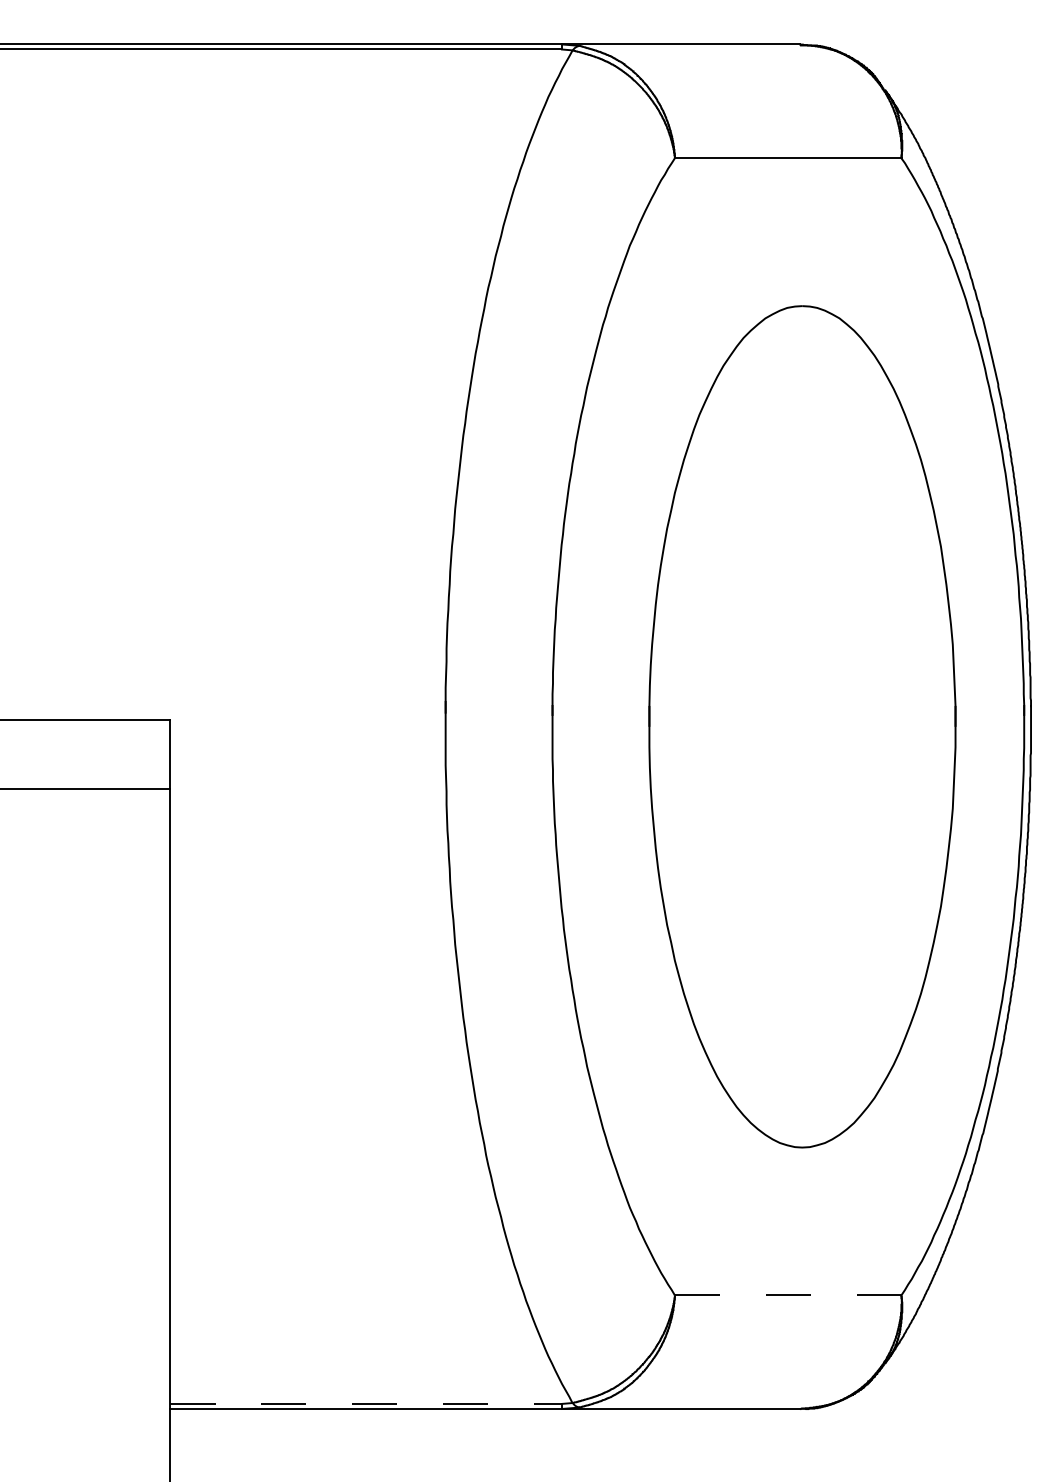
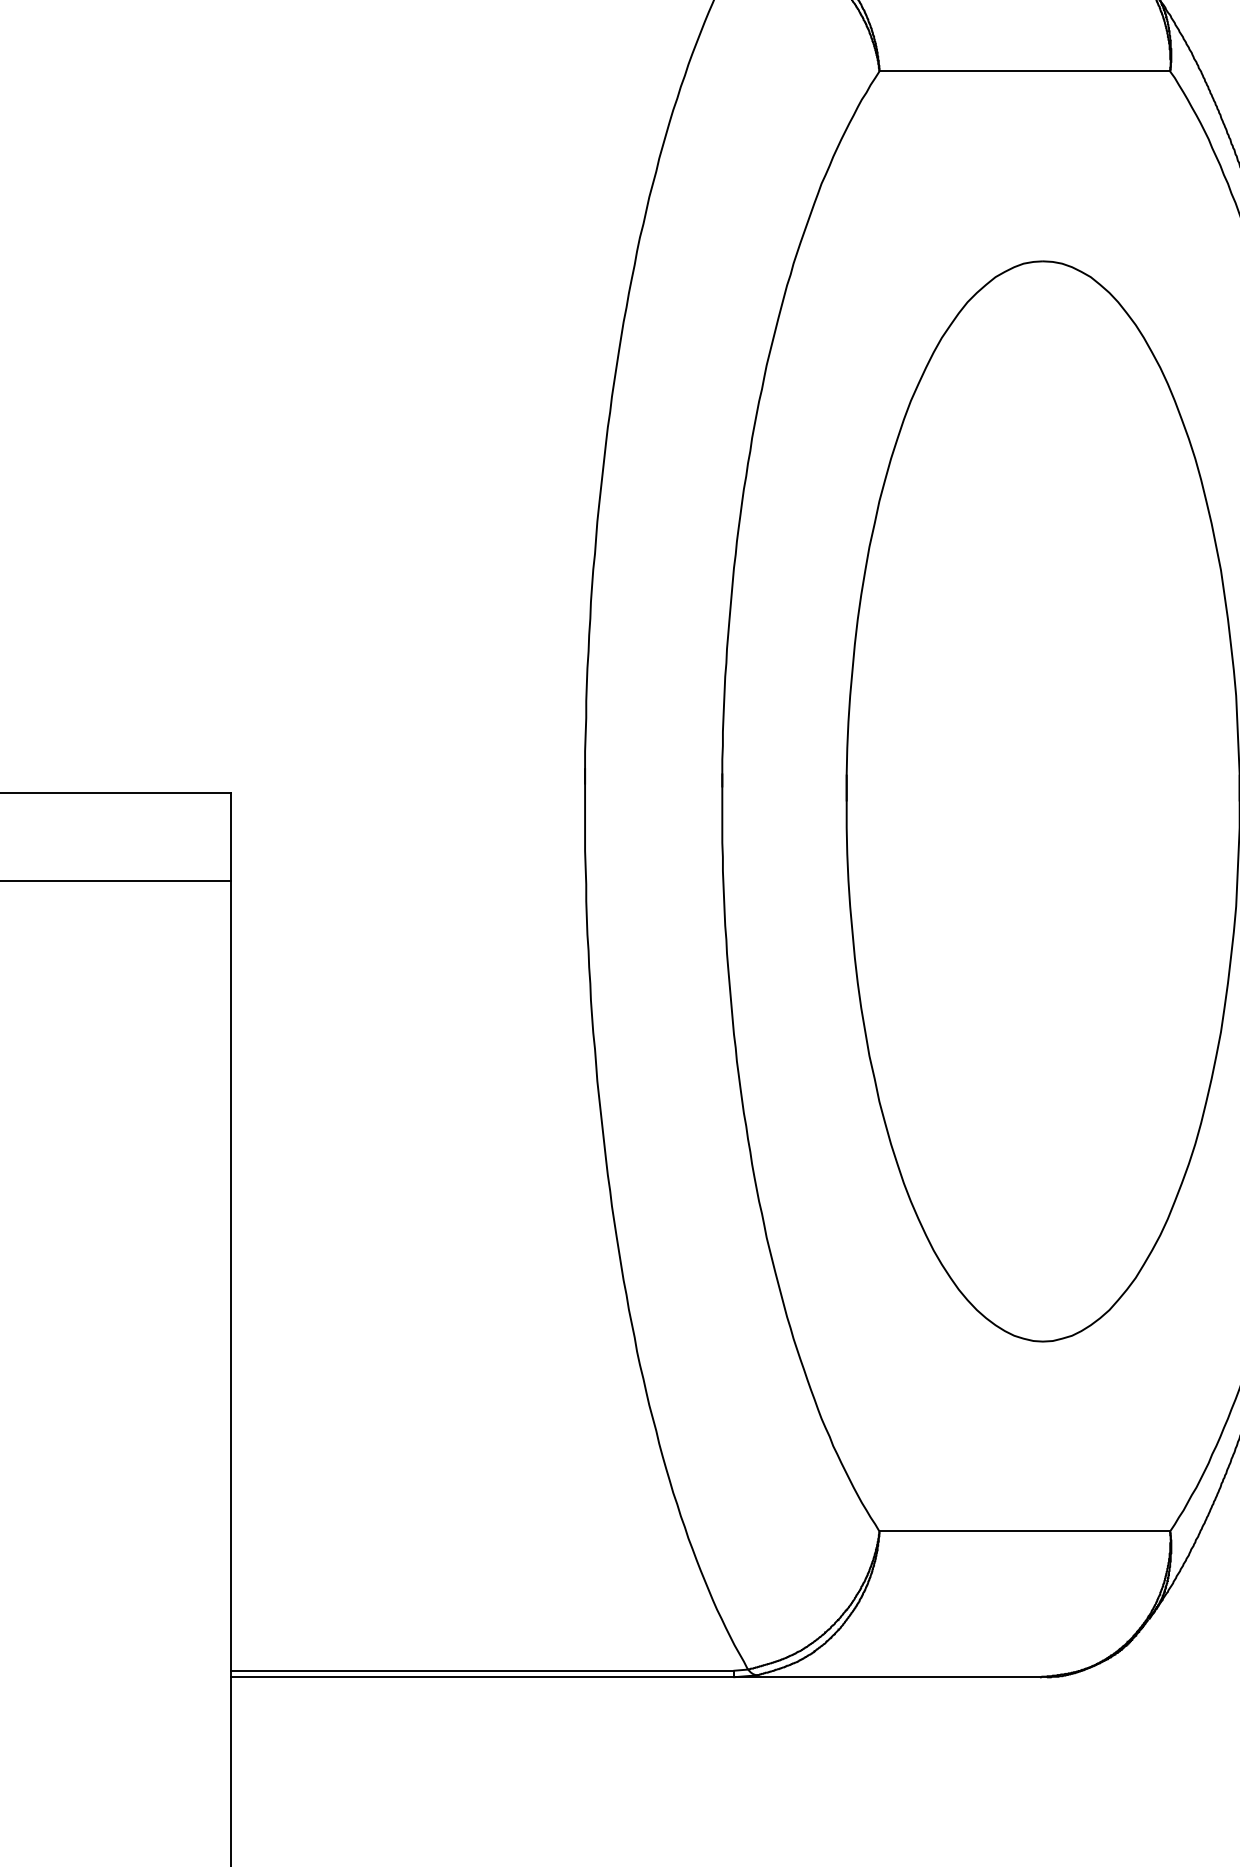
line: (788, 1295) -> (1025, 1531), dashed -> solid
line: (365, 1403) -> (482, 1670), dashed -> solid

